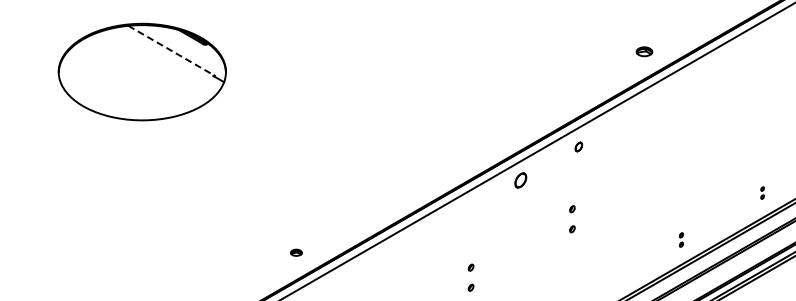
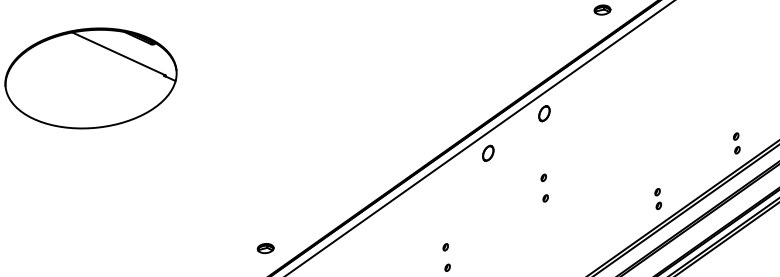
line: (171, 50) -> (118, 53), dashed -> solid
part: (578, 146) -> (544, 113), size x1.67
part: (762, 192) -> (736, 142), size x1.67
part: (681, 239) -> (658, 198), size x1.43
part: (296, 252) -> (265, 248), size x1.43

